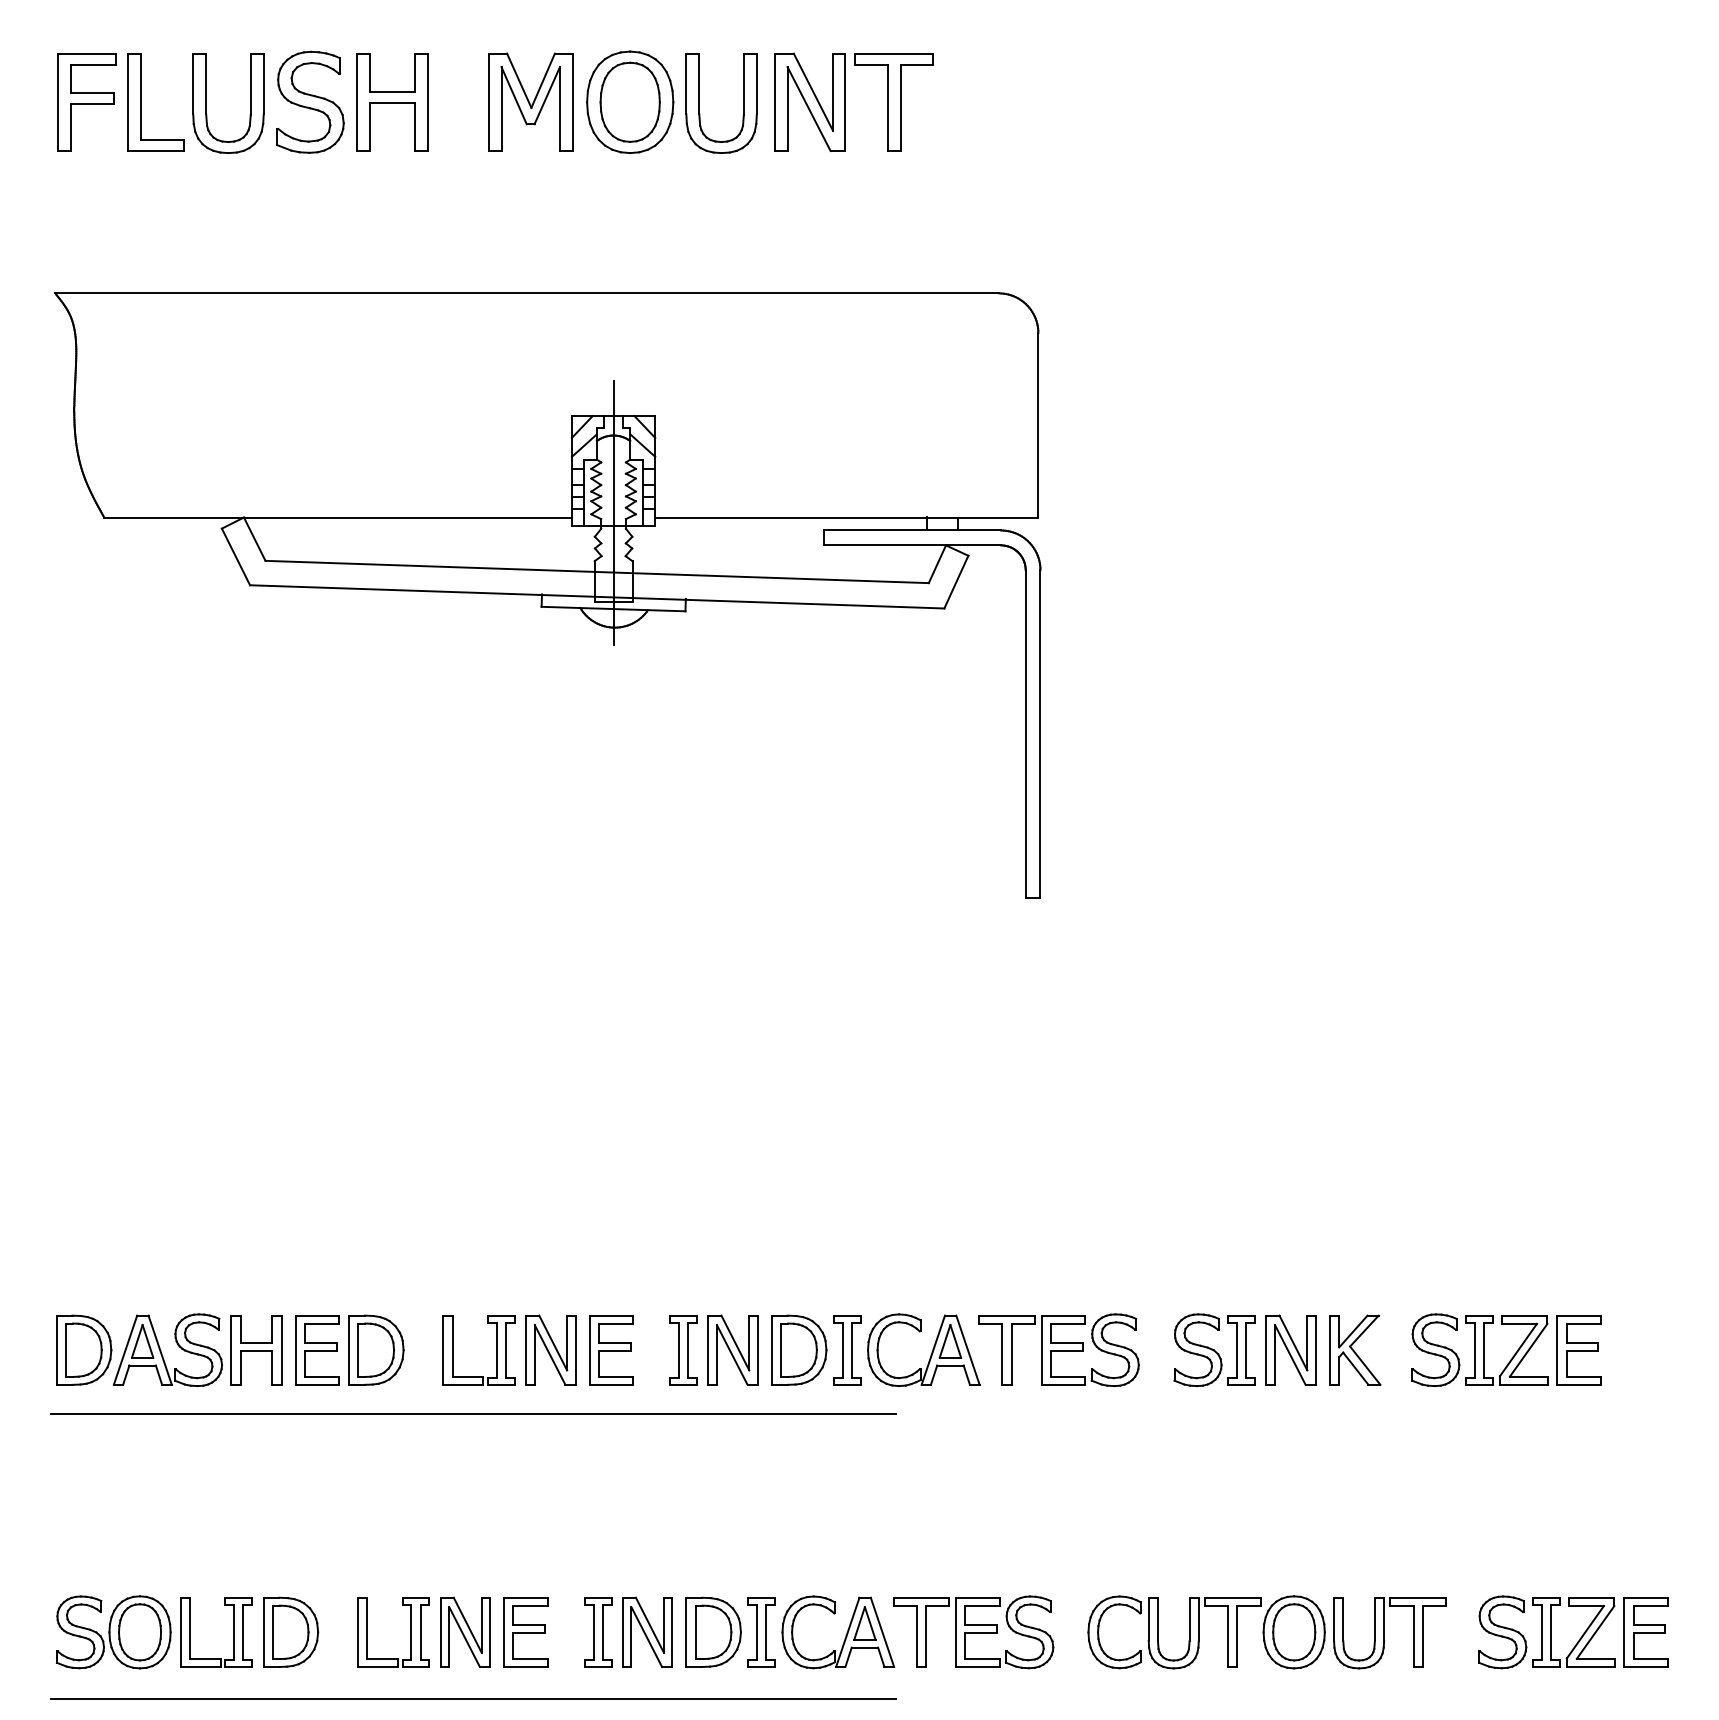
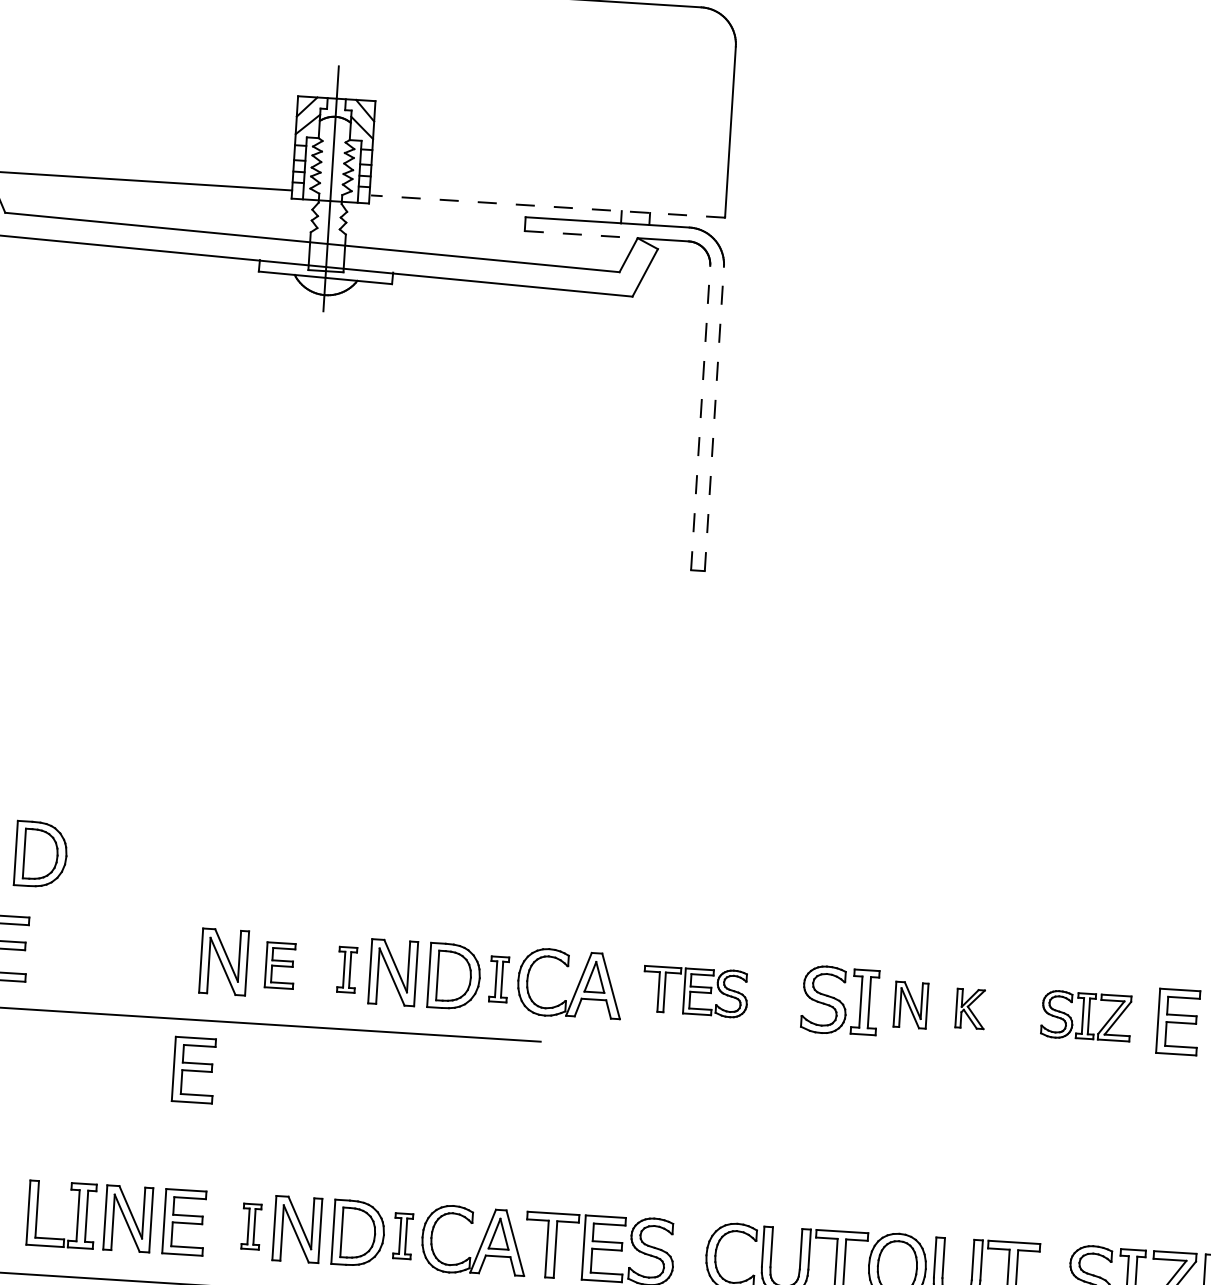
line: (847, 517) -> (547, 206), solid -> dashed
line: (885, 545) -> (581, 234), solid -> dashed
line: (1025, 734) -> (700, 418), solid -> dashed
line: (1040, 734) -> (714, 419), solid -> dashed
part: (376, 1349) -> (41, 853), moved
part: (1058, 1349) -> (695, 991), size x0.7
part: (1290, 1349) -> (910, 1004), size x0.7
part: (1355, 1349) -> (970, 1008), size x0.6
part: (1479, 1349) -> (1085, 1015), size x0.7
part: (496, 1350) -> (173, 959), removed
part: (611, 1350) -> (280, 965), size x0.7
part: (683, 1350) -> (347, 970), size x0.7
part: (847, 1350) -> (499, 979), size x0.7
part: (525, 1468) -> (193, 1070), added
part: (598, 1632) -> (251, 1226), size x0.7
part: (761, 1632) -> (403, 1236), size x0.7

